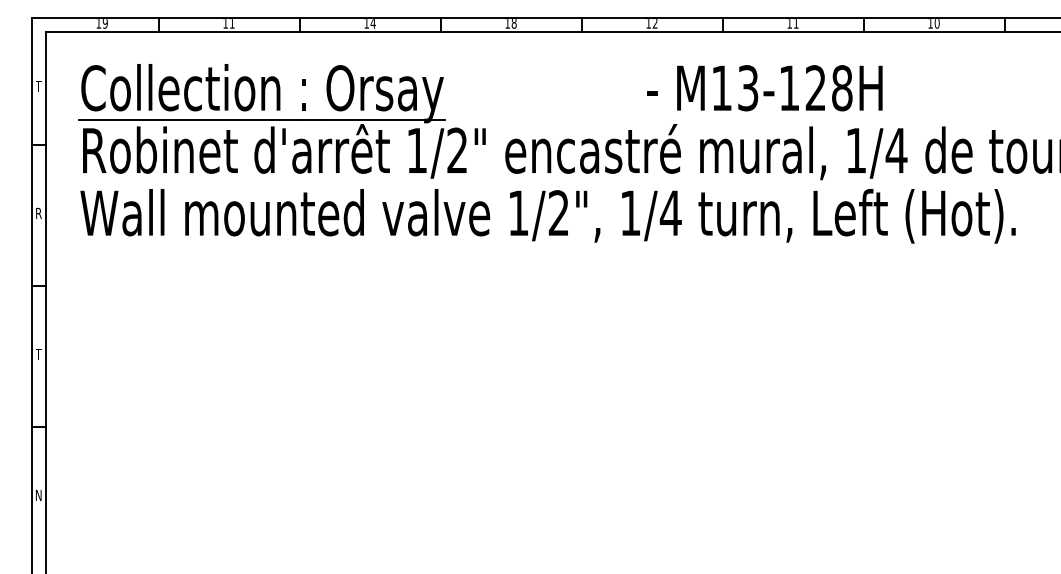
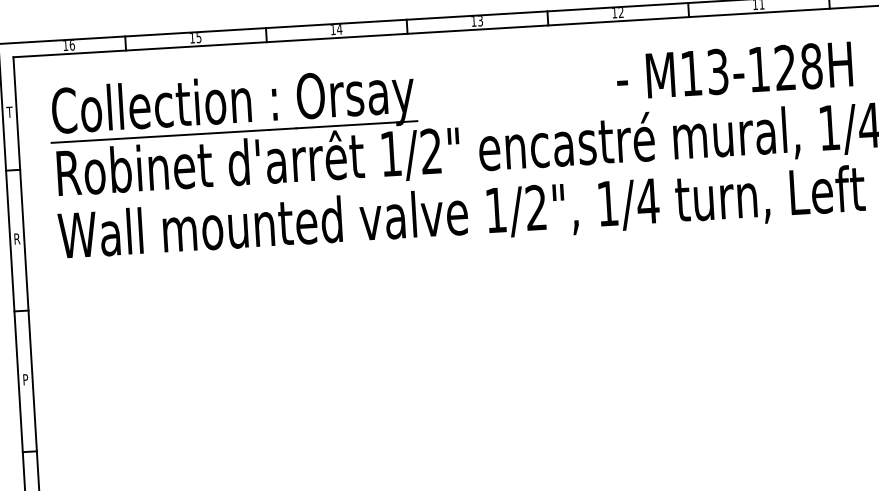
text: (104, 23) -> (71, 45), 19 -> 16
text: (231, 23) -> (198, 37), 11 -> 15
text: (513, 23) -> (479, 21), 18 -> 13
text: (38, 353) -> (25, 378), T -> P

